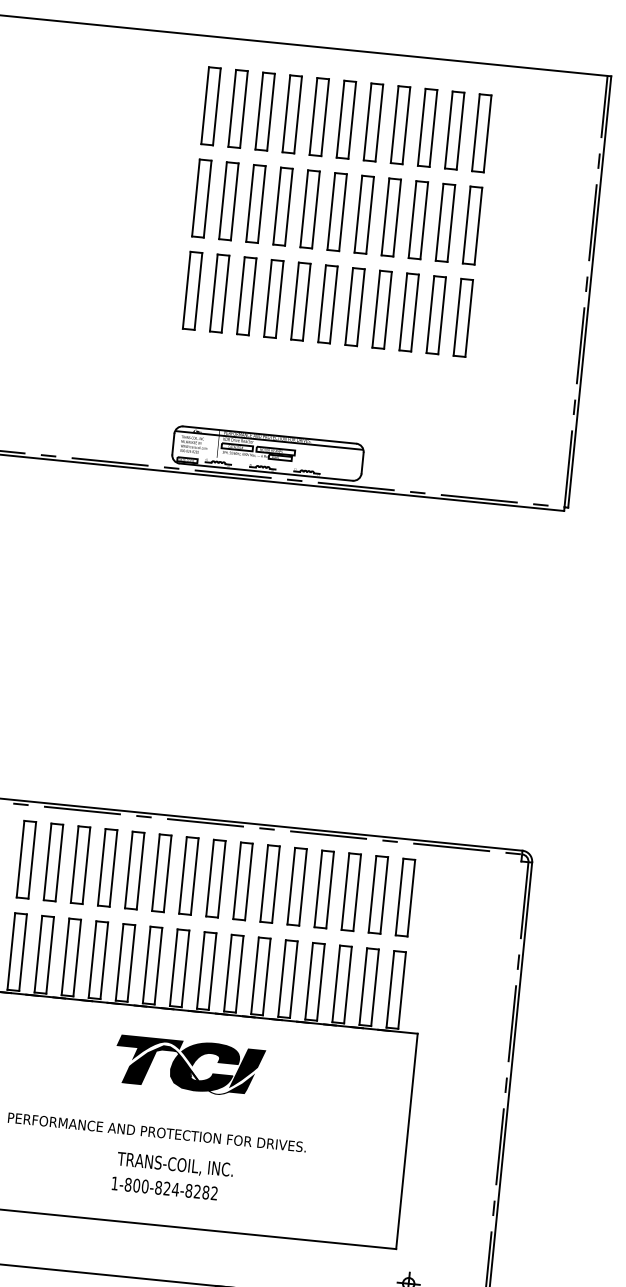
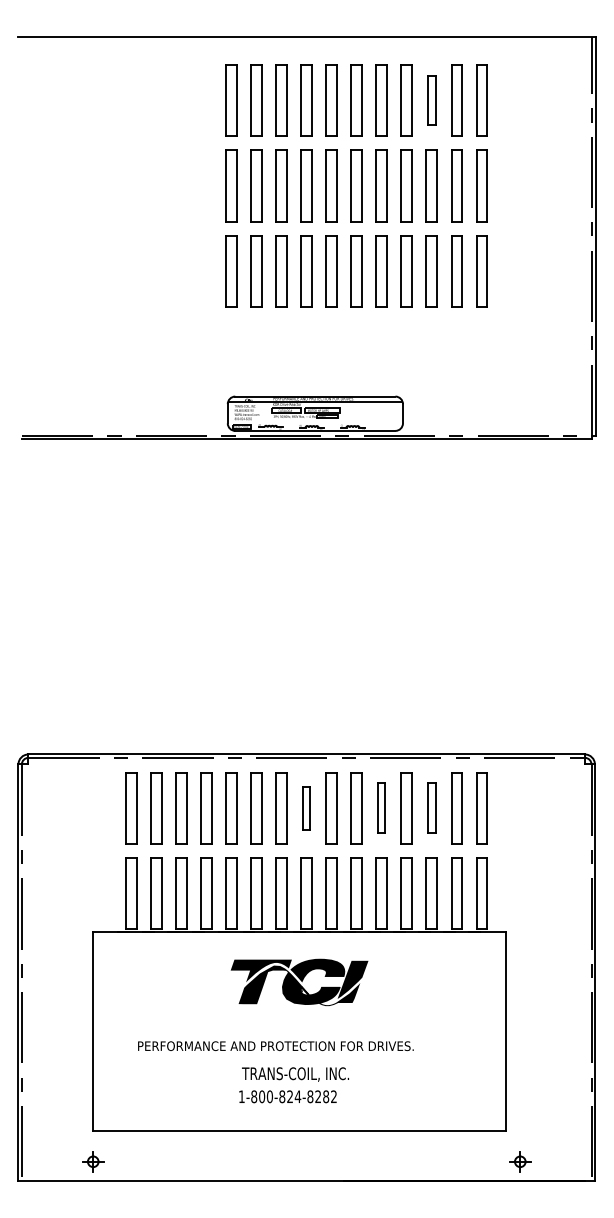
part: (427, 127) -> (431, 100), size x0.7
part: (215, 879) -> (306, 808), size x0.6
part: (296, 887) -> (381, 808), size x0.7
part: (350, 892) -> (431, 808), size x0.7

